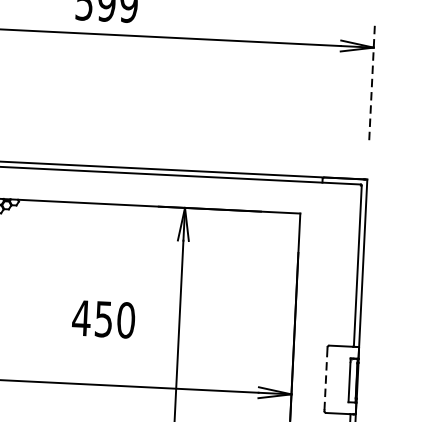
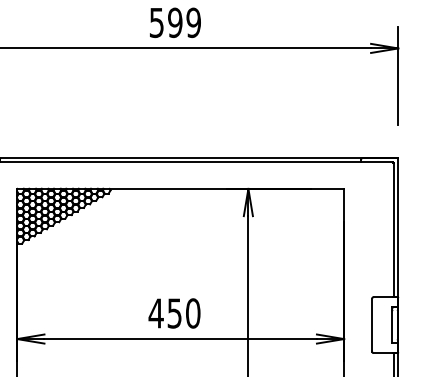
line: (372, 80) -> (398, 75), dashed -> solid
text: (103, 319) -> (174, 313), moved
line: (326, 379) -> (372, 325), dashed -> solid

